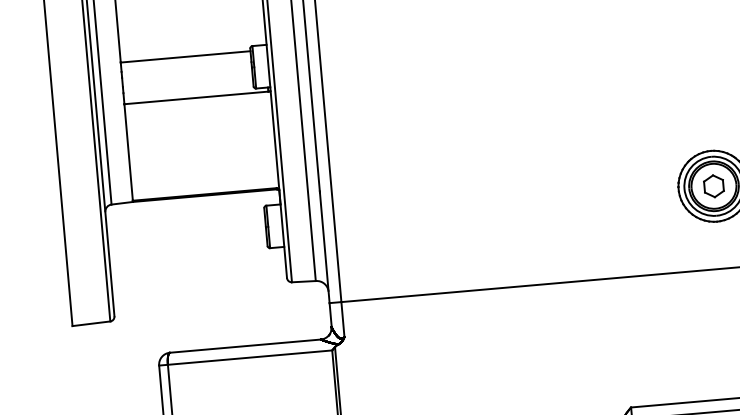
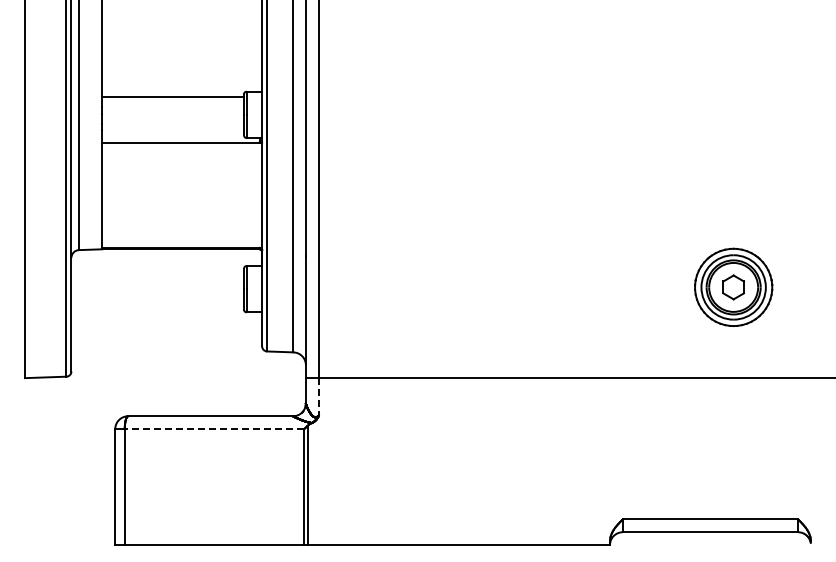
line: (342, 320) -> (318, 397), solid -> dashed
line: (250, 357) -> (214, 429), solid -> dashed

